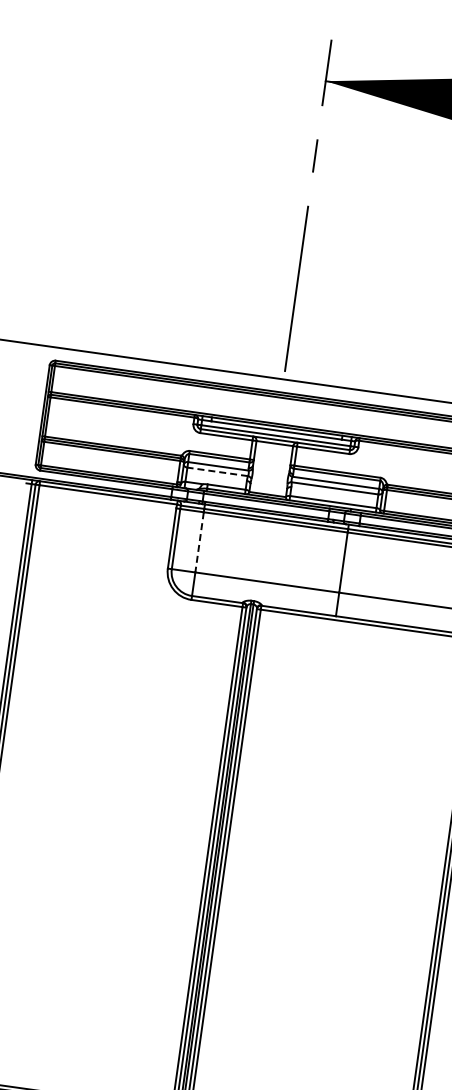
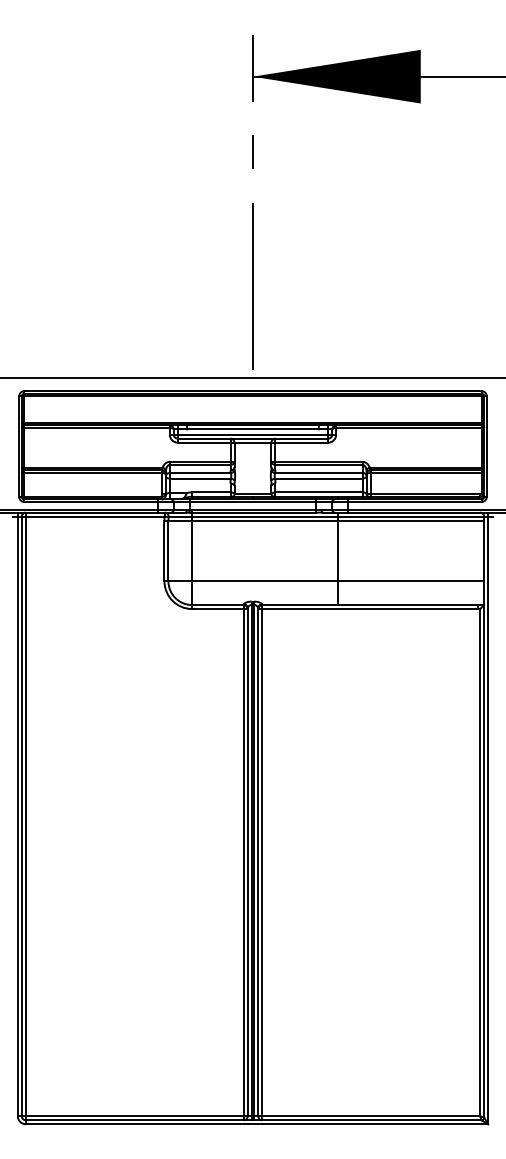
line: (217, 471) -> (200, 478), dashed -> solid
line: (199, 542) -> (192, 551), dashed -> solid

